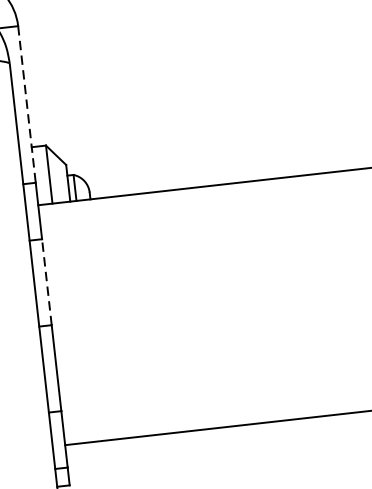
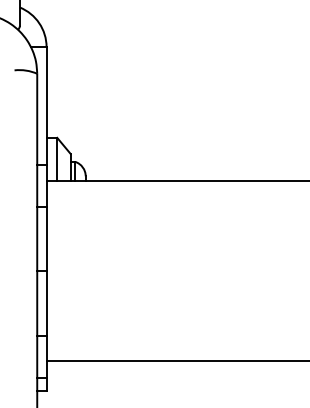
line: (26, 104) -> (46, 105), dashed -> solid
line: (46, 281) -> (46, 238), dashed -> solid

